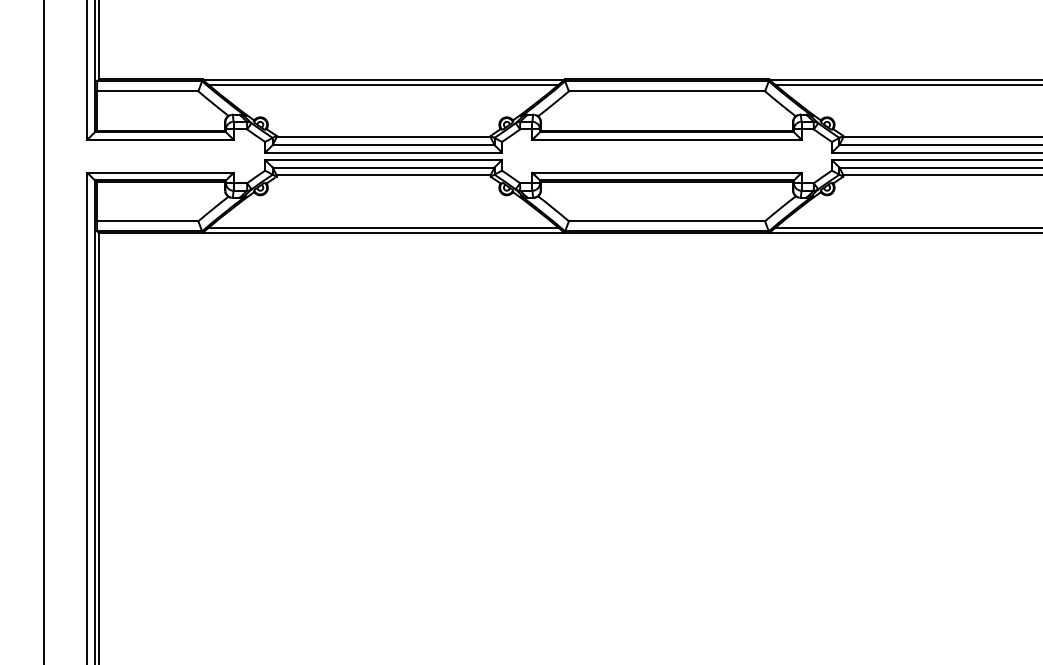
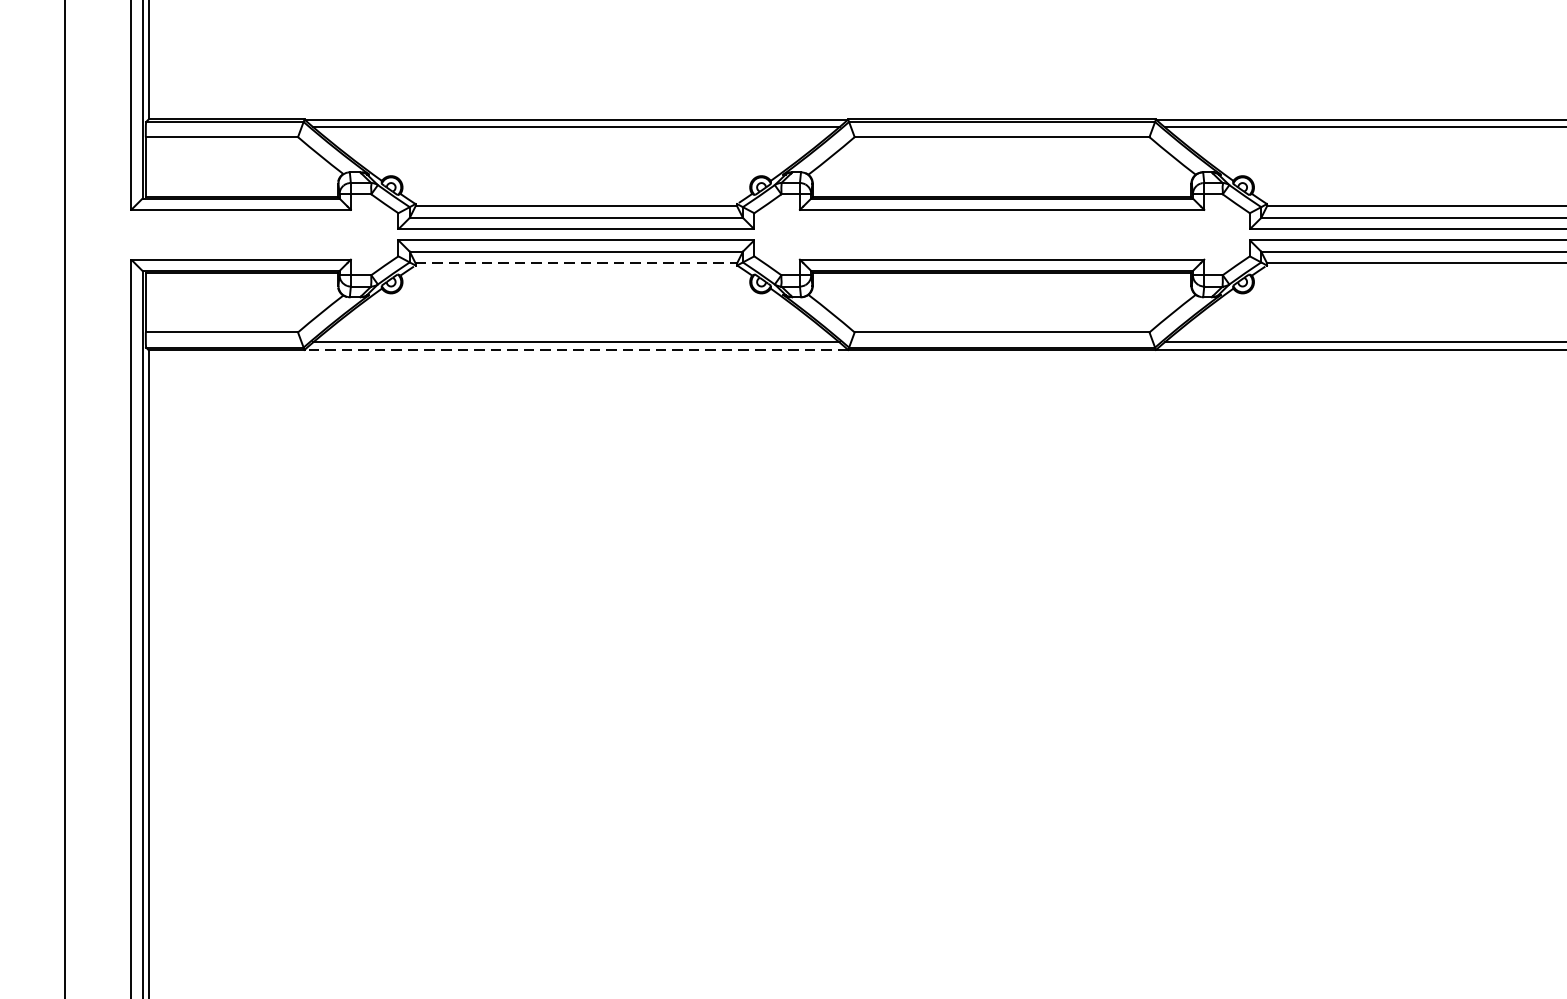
line: (384, 175) -> (577, 263), solid -> dashed
line: (383, 233) -> (576, 350), solid -> dashed

